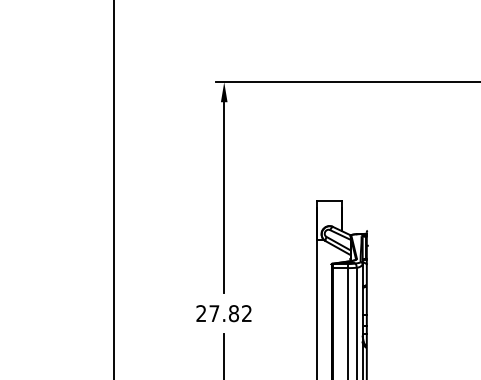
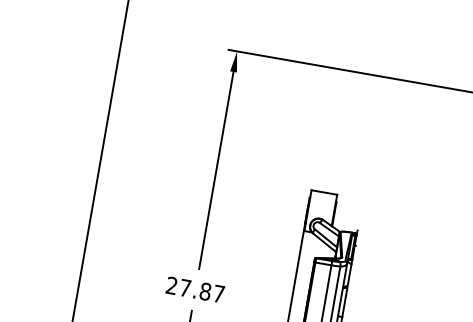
text: (246, 313) -> (218, 293), 27.82 -> 27.87

